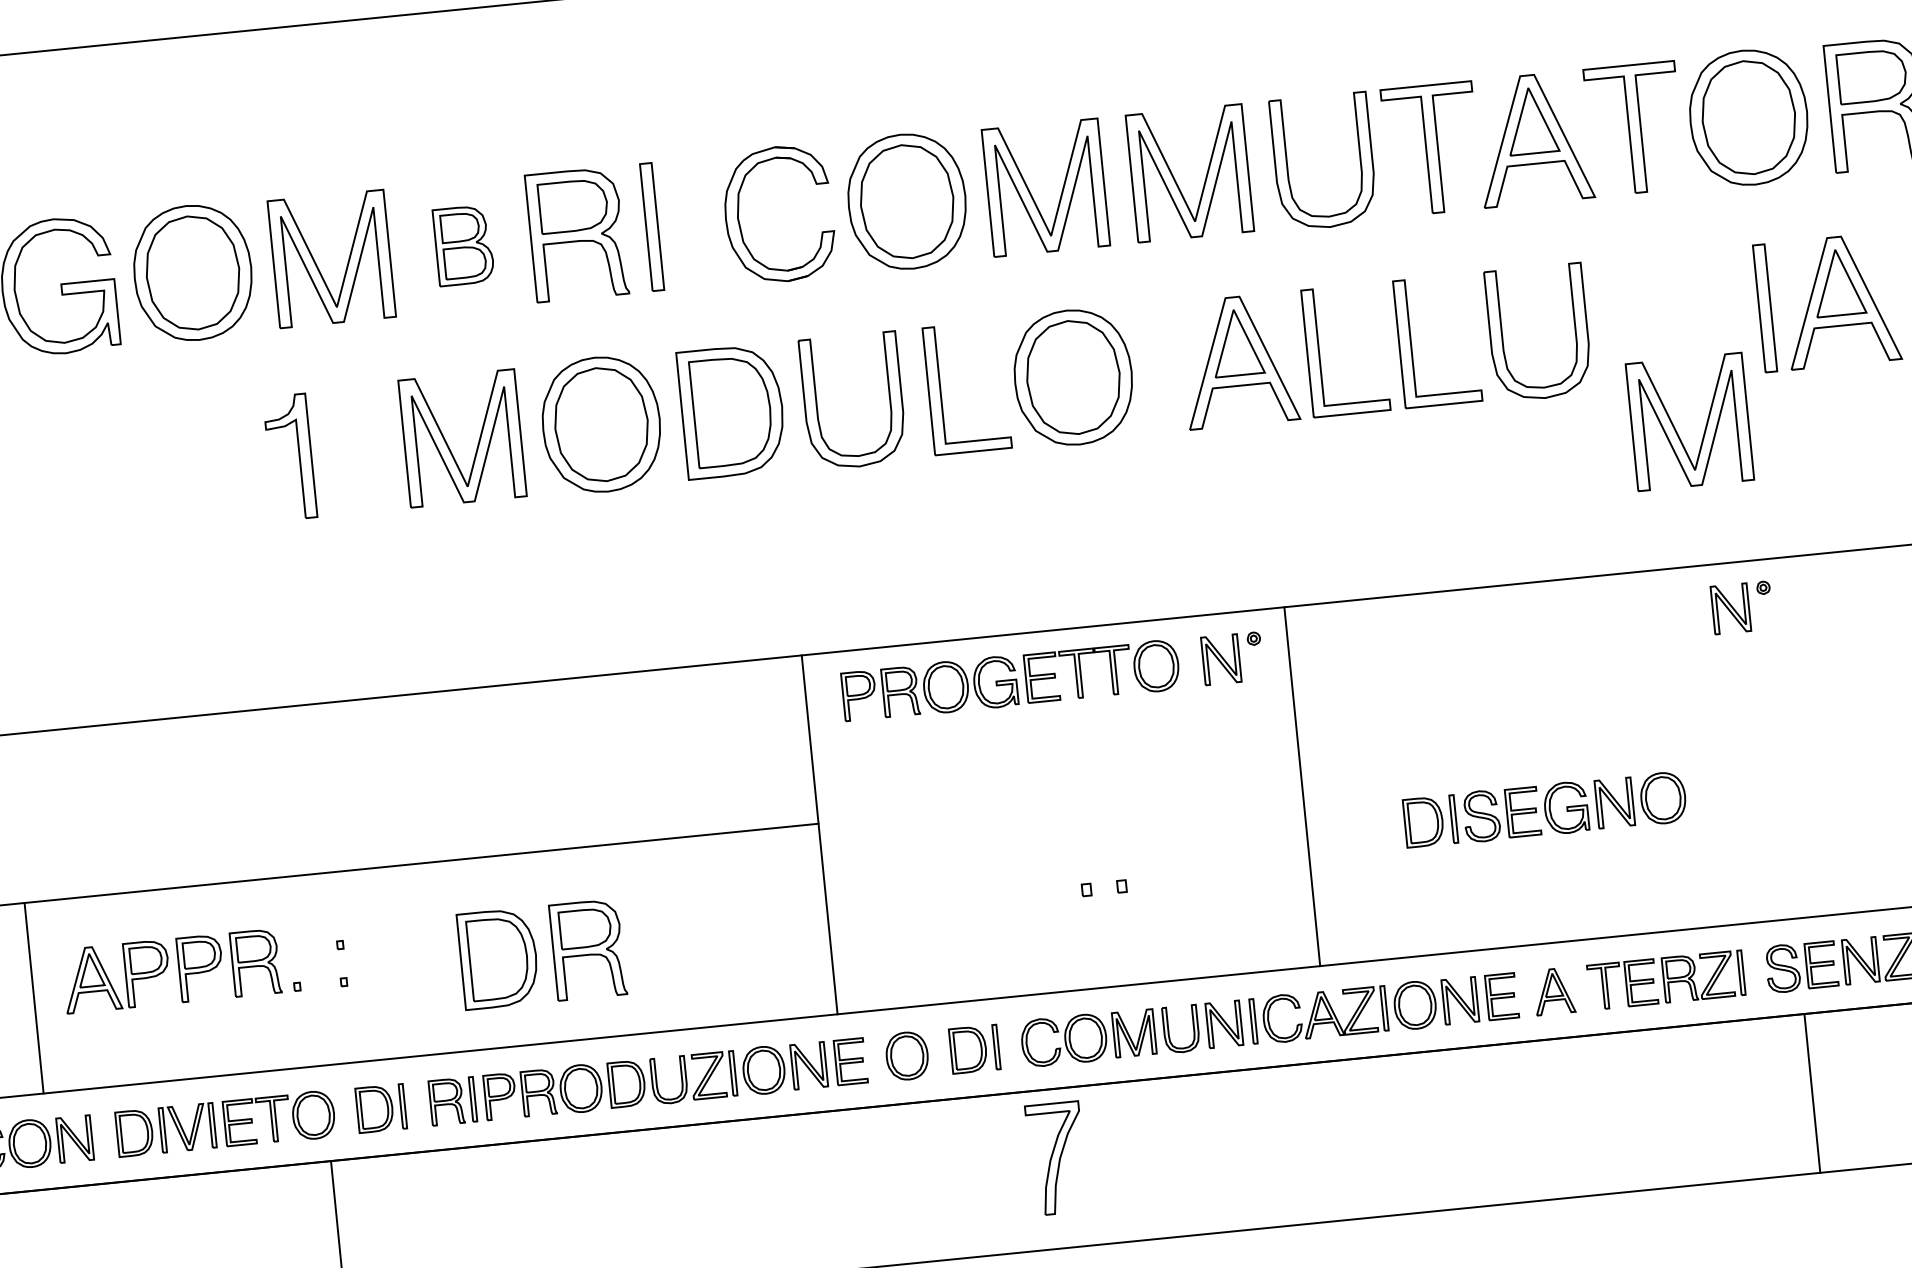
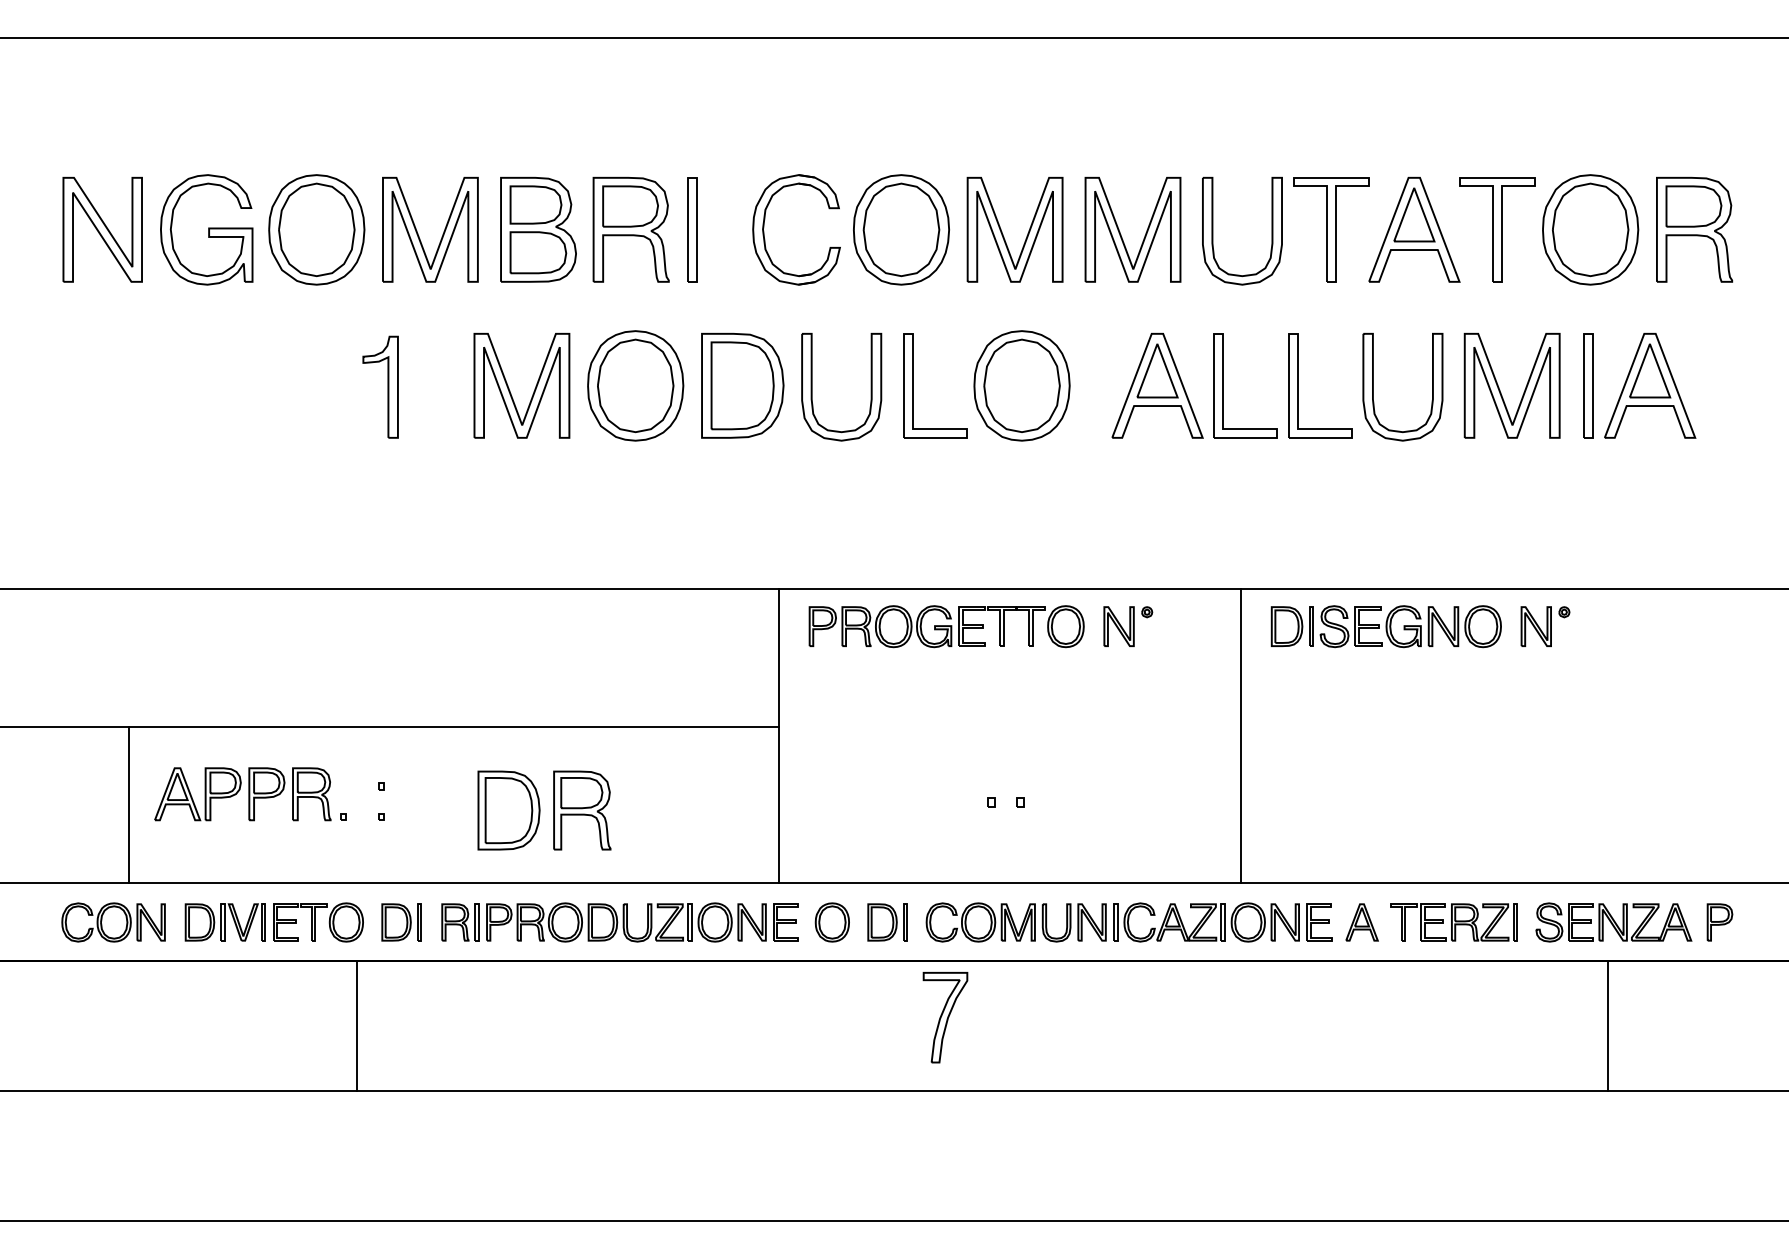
part: (463, 245) -> (538, 229), size x1.67
part: (1676, 429) -> (1500, 390), moved
line: (1302, 787) -> (1241, 736), moved
part: (1543, 809) -> (1385, 626), moved
line: (1812, 1093) -> (1608, 1026), moved

